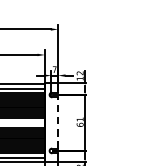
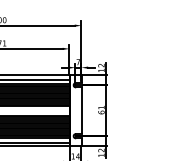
line: (58, 122) -> (81, 110), dashed -> solid

